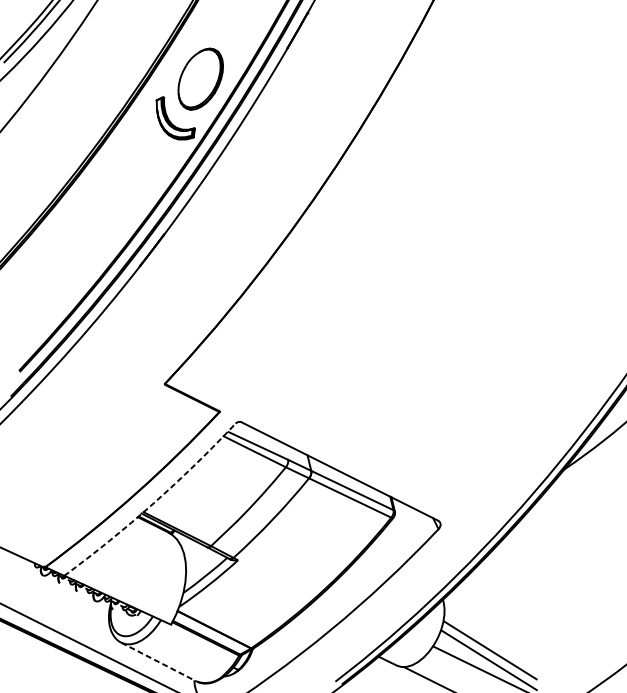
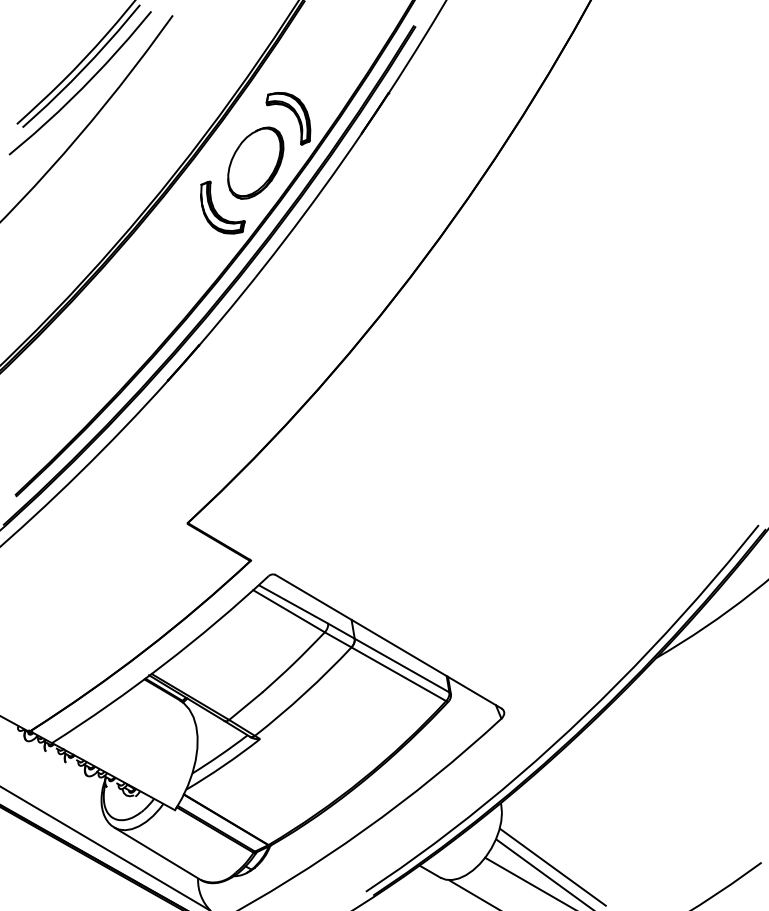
part: (230, 36) -> (294, 114), added
arc: (153, 503) -> (164, 664), dashed -> solid
line: (158, 661) -> (157, 853), dashed -> solid

